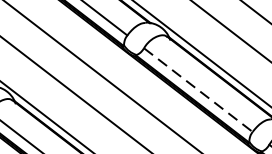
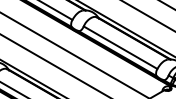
line: (198, 89) -> (120, 47), dashed -> solid

